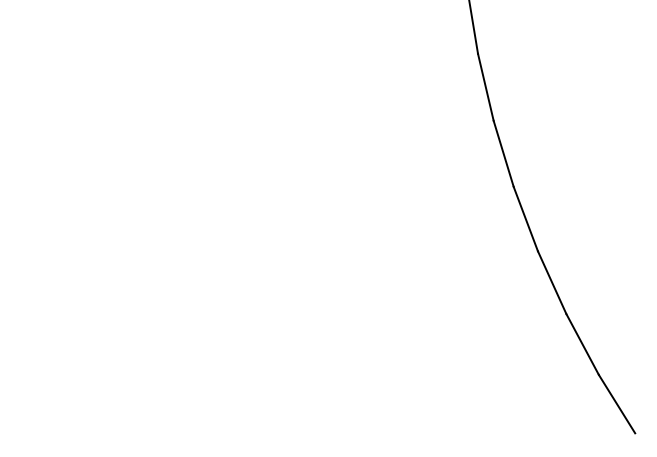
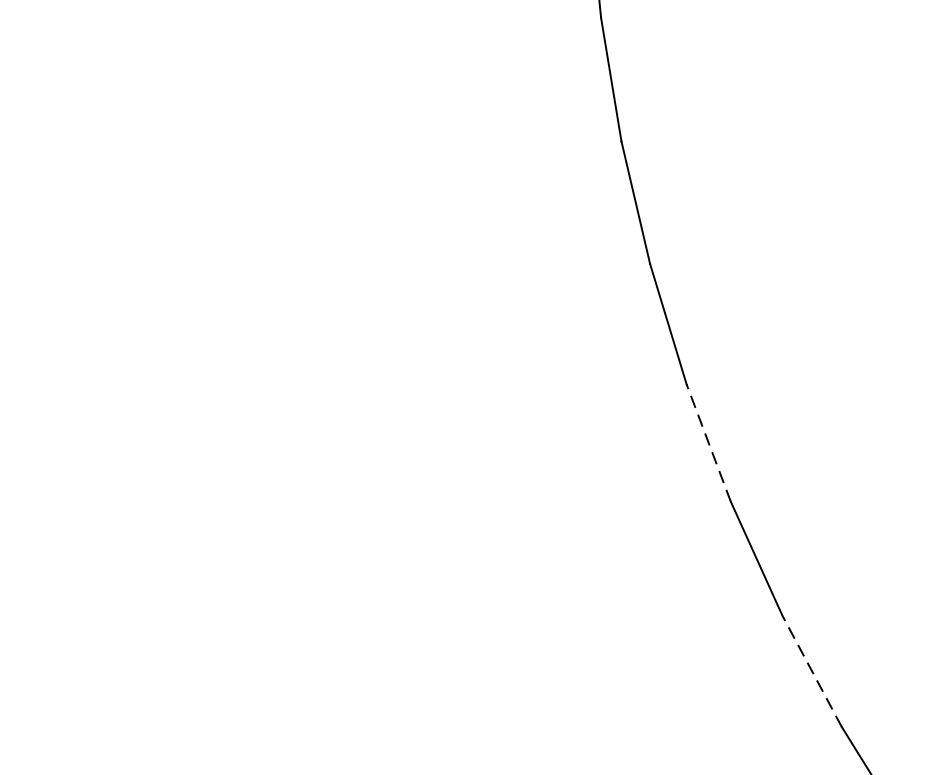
line: (525, 218) -> (708, 441), solid -> dashed
line: (582, 344) -> (812, 671), solid -> dashed

